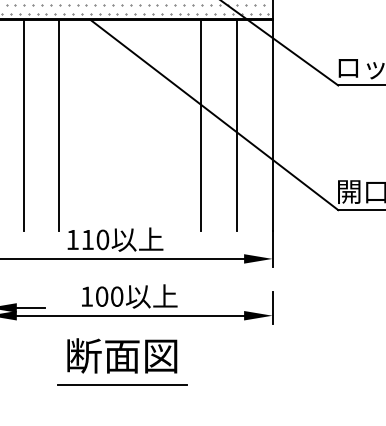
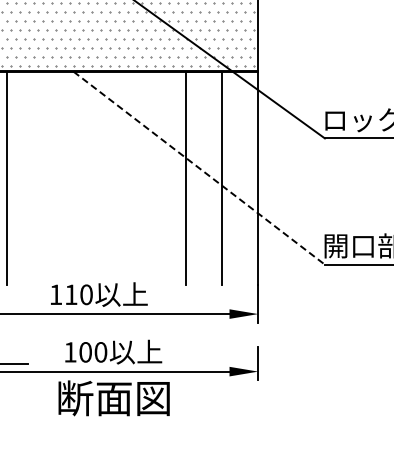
line: (214, 115) -> (199, 168), solid -> dashed
line: (59, 125) -> (42, 178), removed
text: (121, 356) -> (113, 398), moved
line: (121, 384) -> (105, 441), removed

